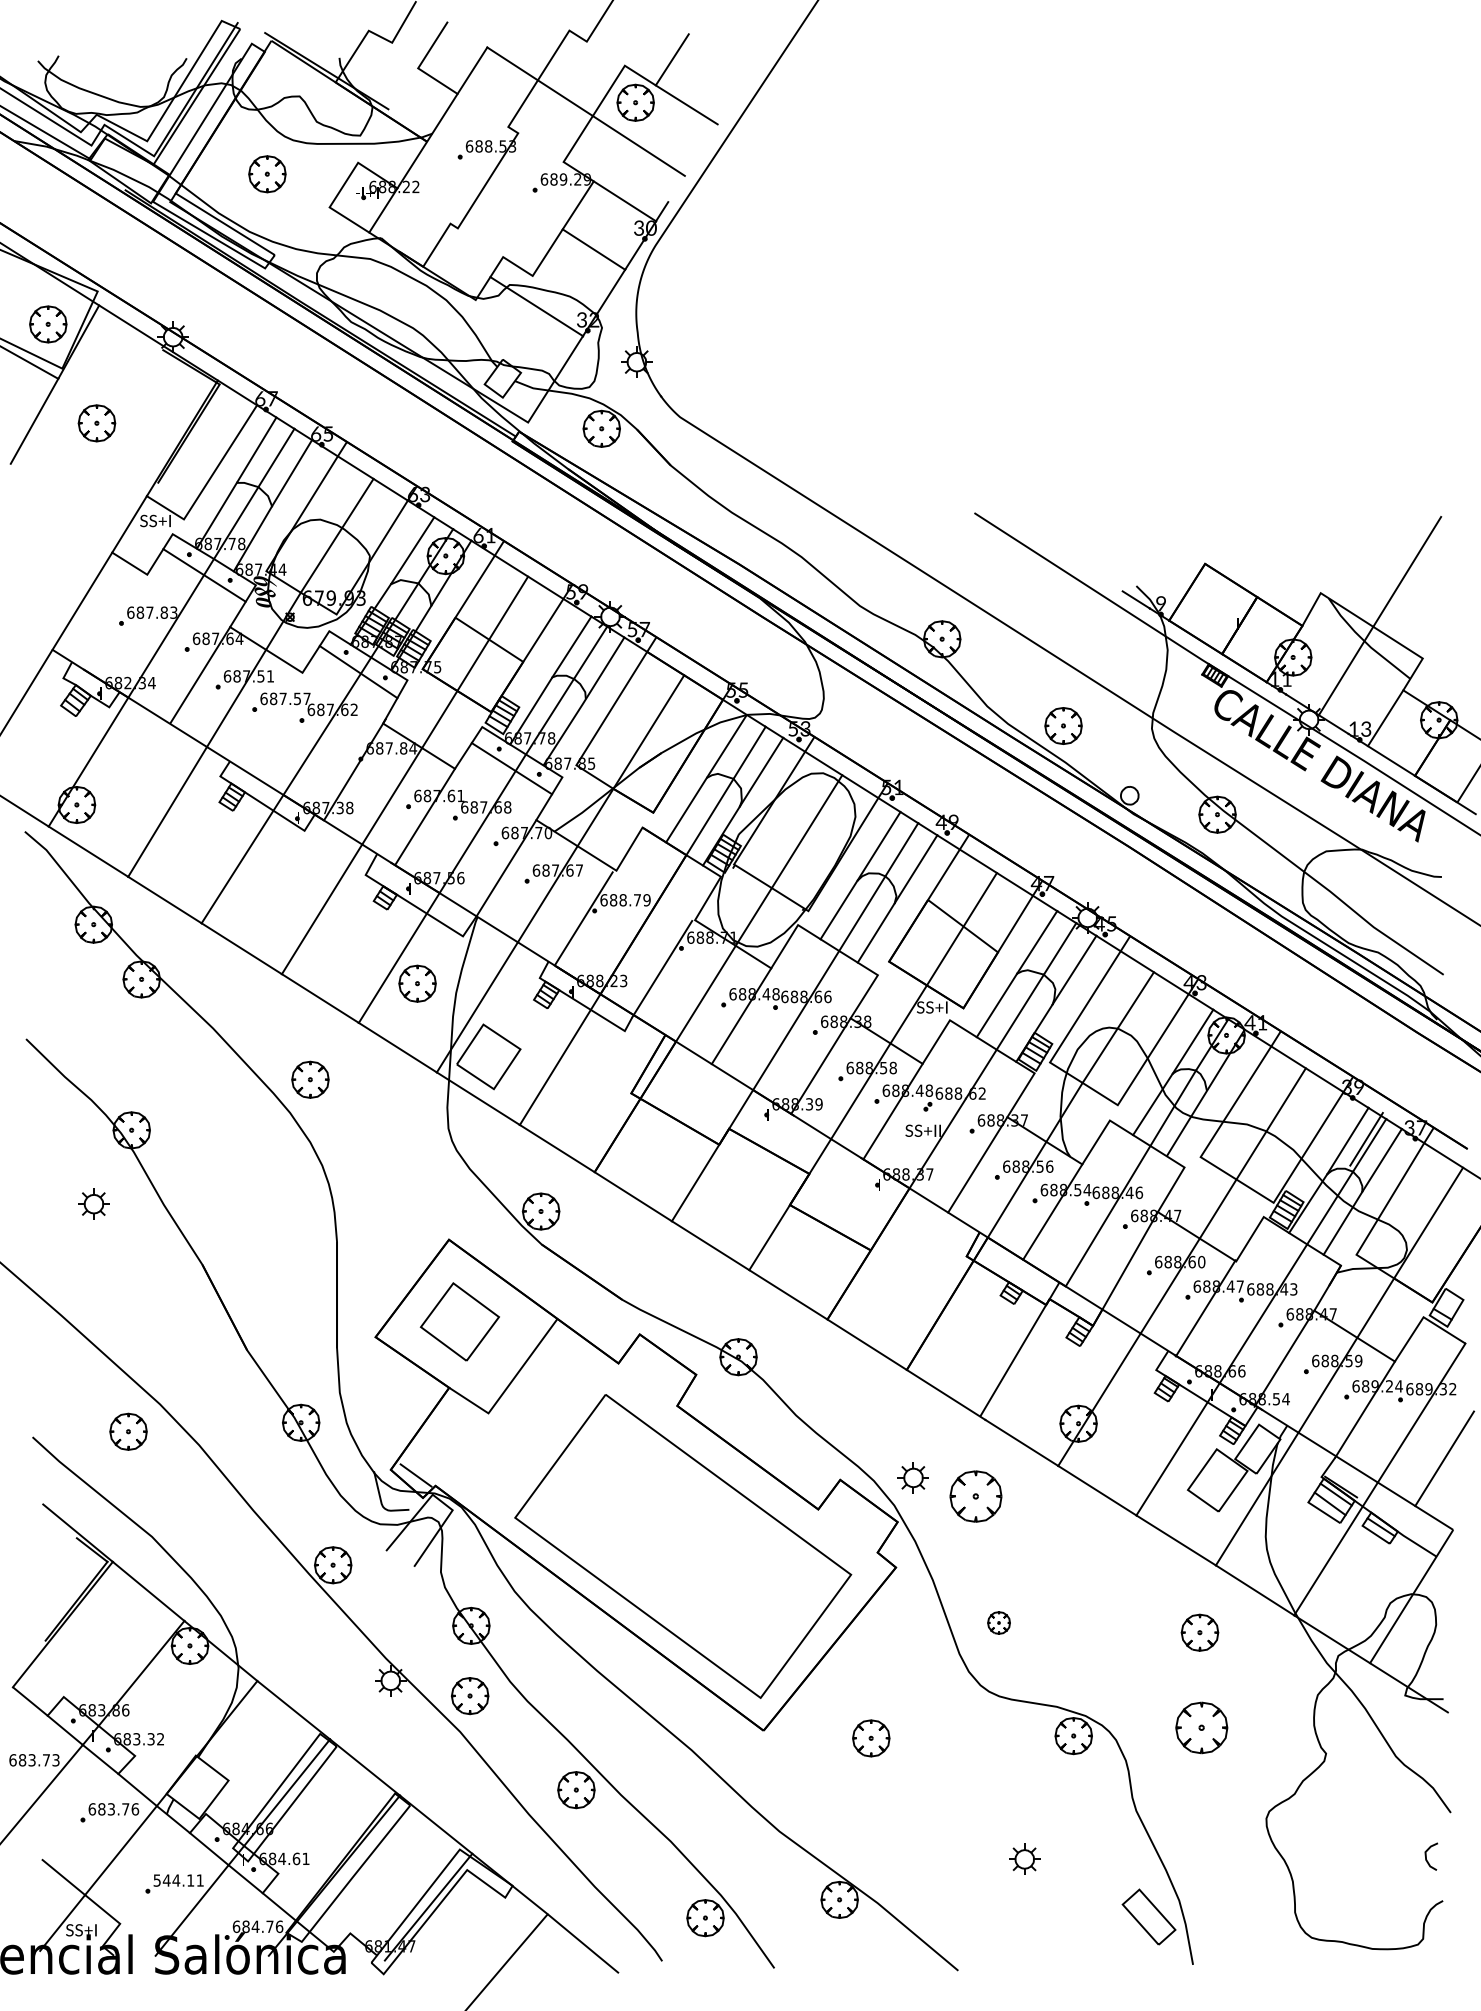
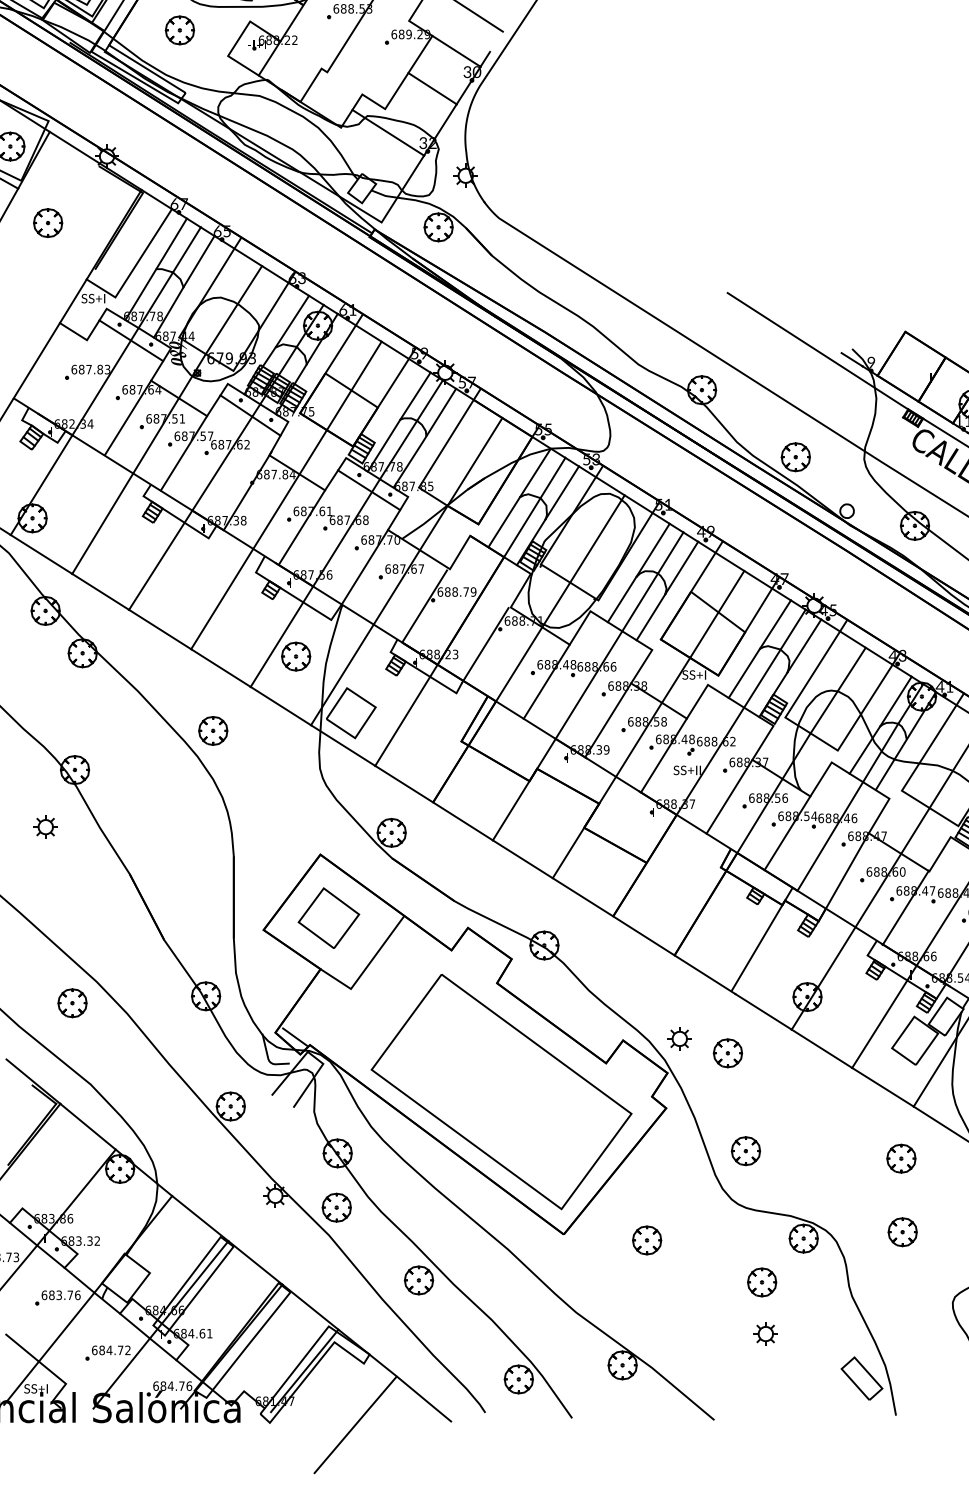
line: (272, 720) -> (183, 452), added
part: (975, 1496) -> (727, 1053), size x0.71
part: (998, 1622) -> (745, 1150), size x1.67
part: (1201, 1727) -> (902, 1232), size x0.71
part: (1019, 1792) -> (761, 1282), added
text: (178, 1880) -> (111, 1350), 544.11 -> 684.72

